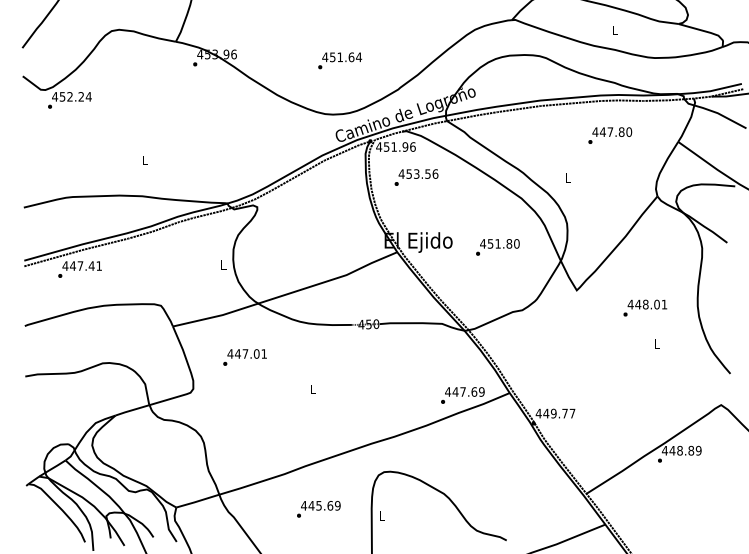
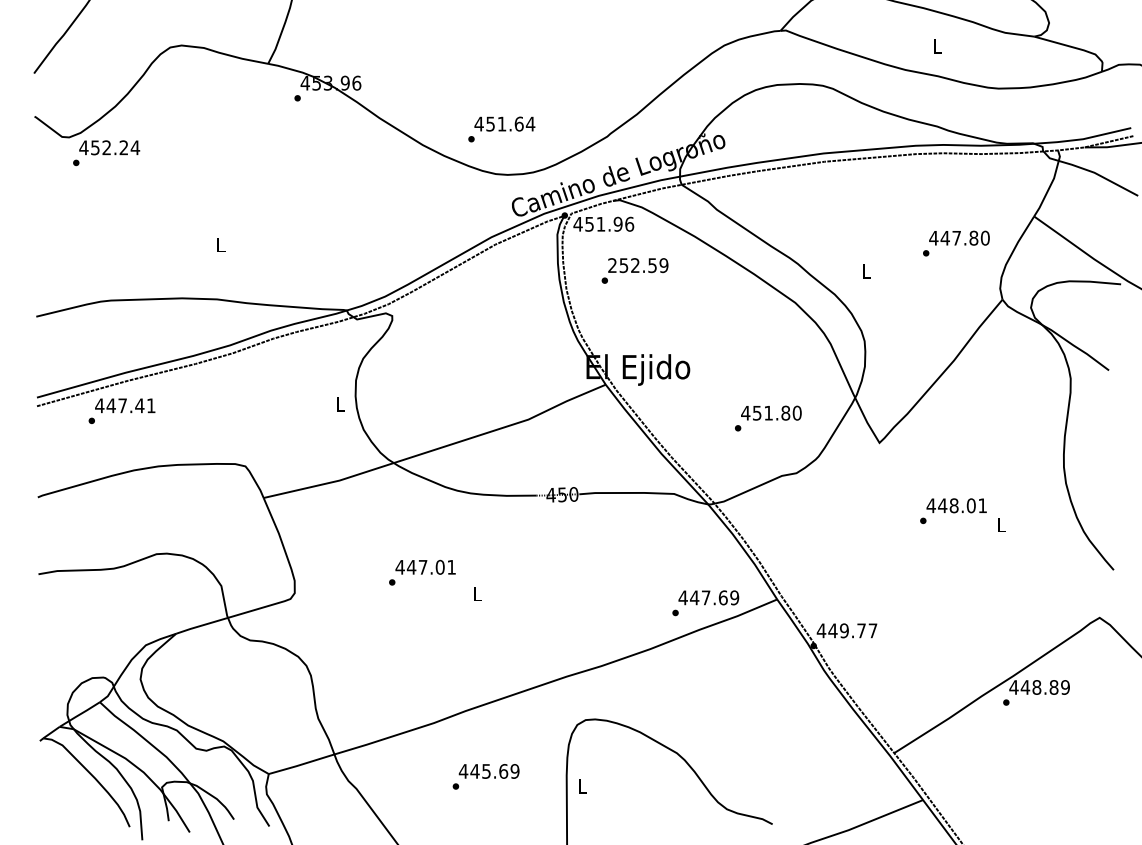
text: (340, 60) -> (502, 128), moved
text: (610, 135) -> (956, 243), moved
text: (418, 173) -> (638, 264), 453.56 -> 252.59
text: (497, 247) -> (767, 418), moved
text: (645, 307) -> (953, 510), moved
text: (244, 357) -> (421, 572), moved

